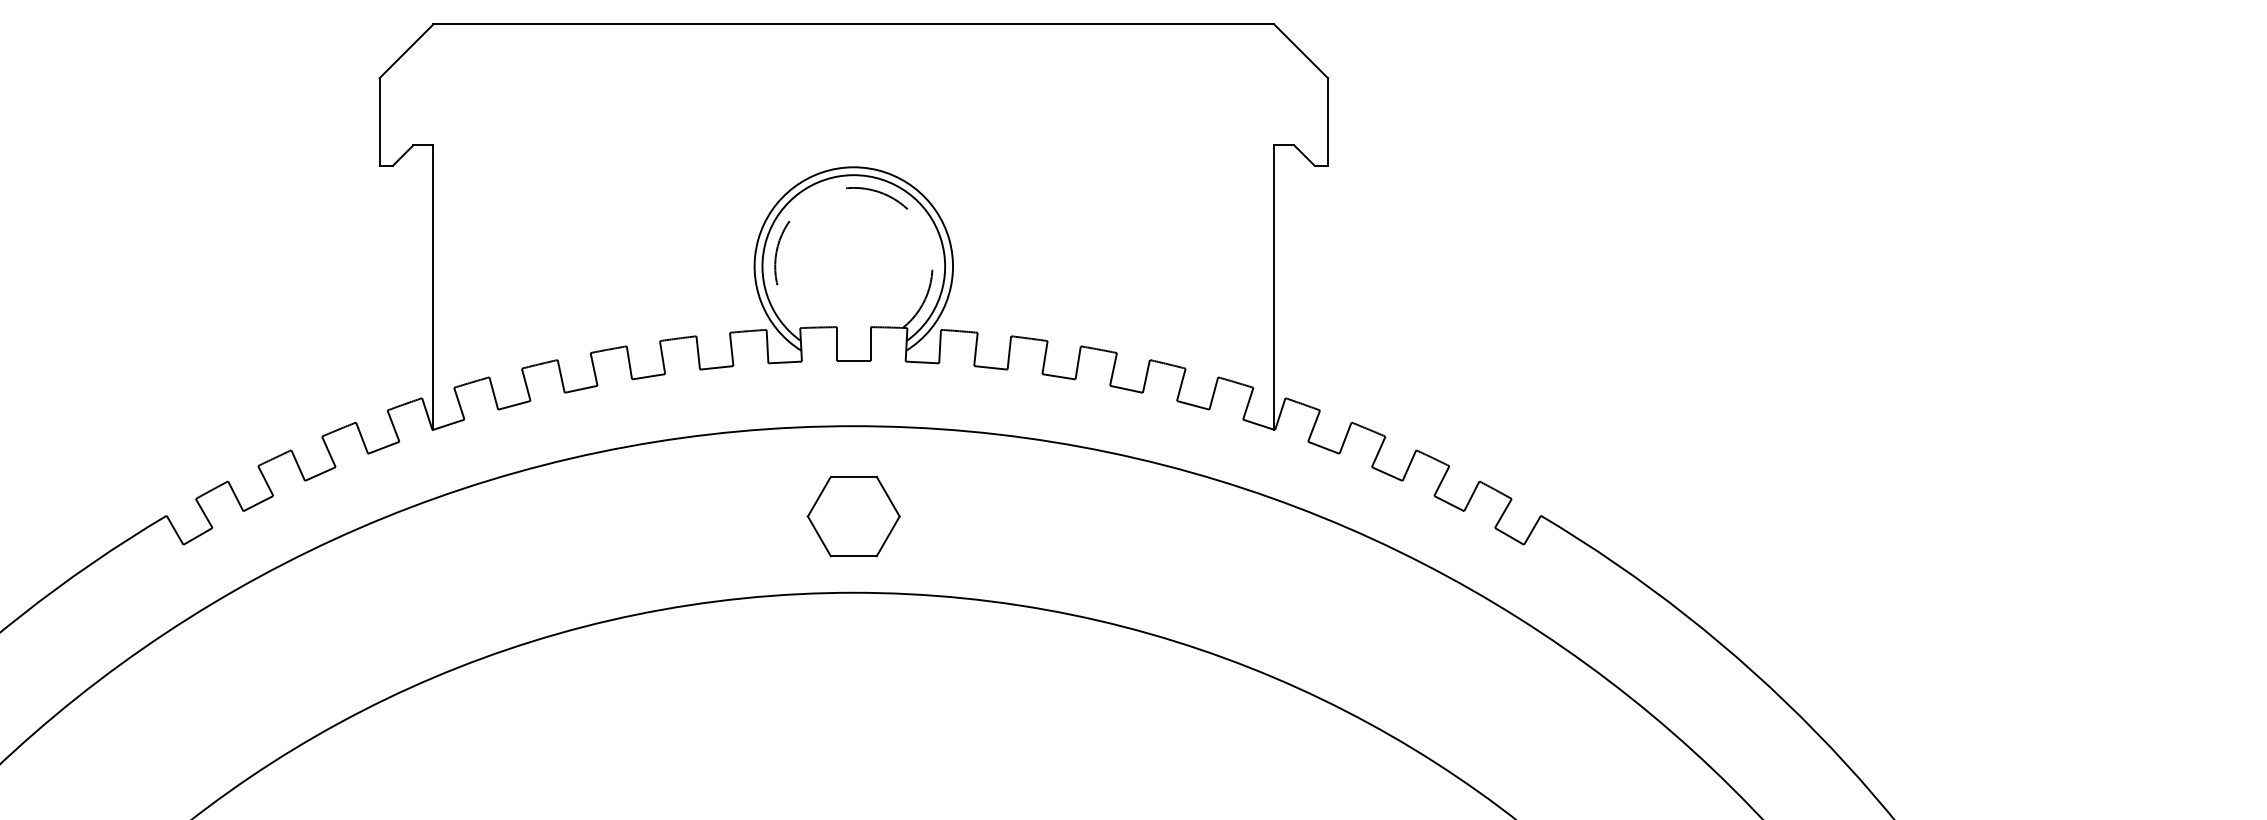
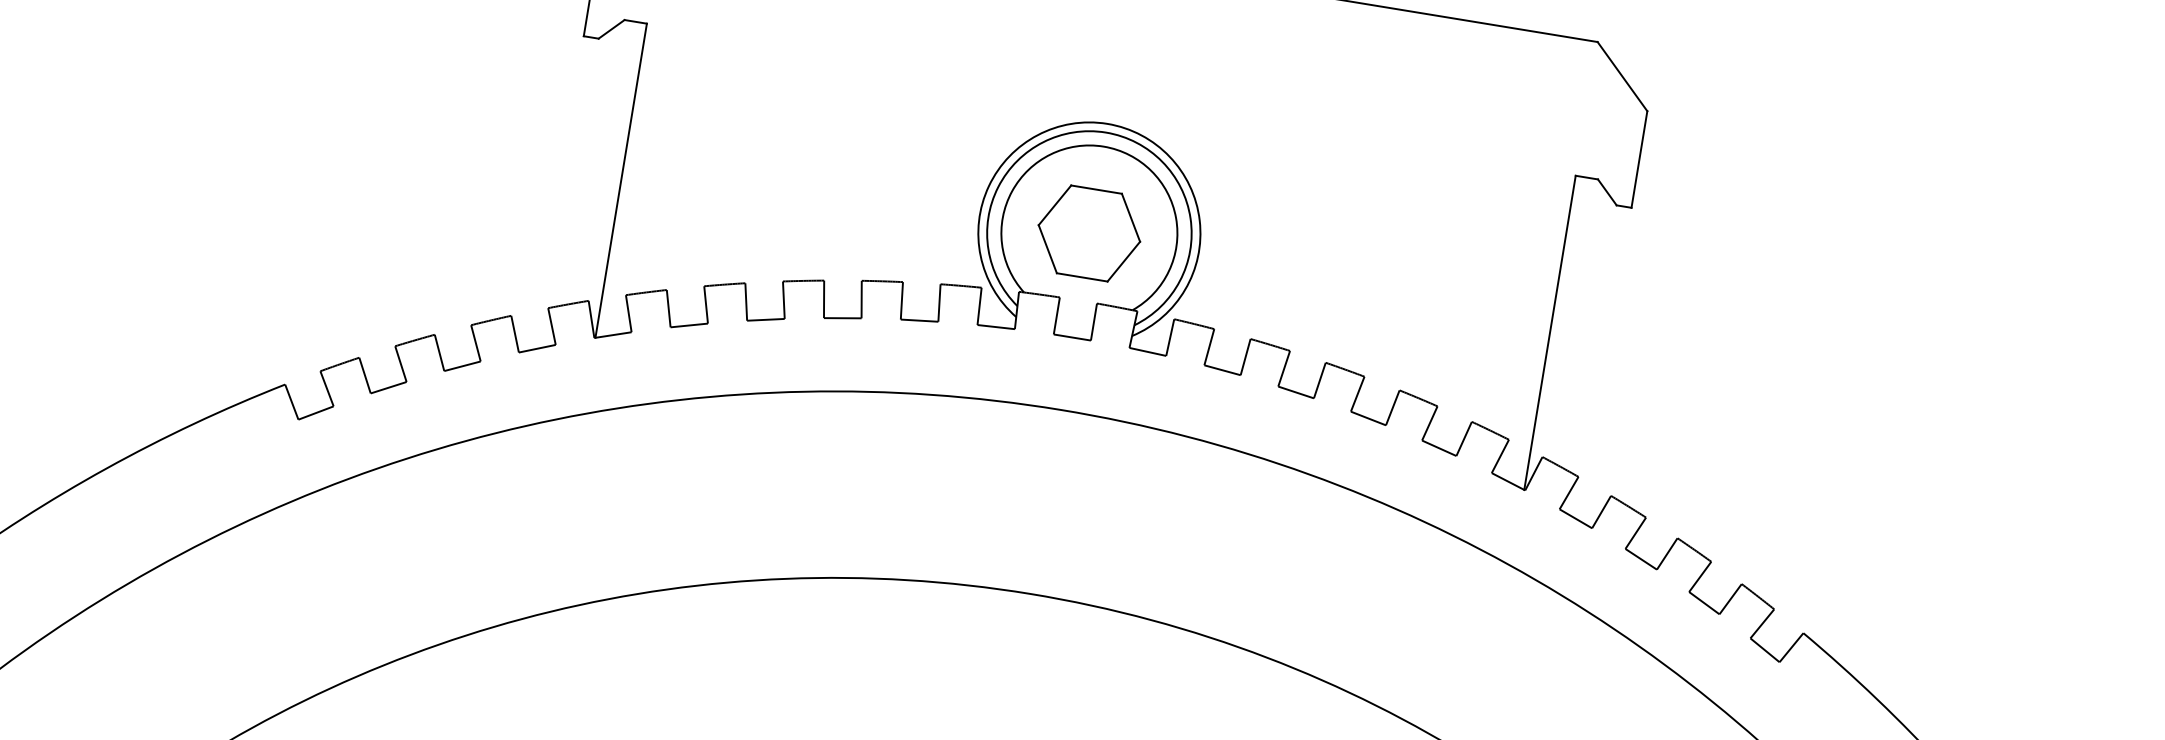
arc: (853, 187) -> (1103, 146), dashed -> solid
part: (853, 516) -> (1089, 233), moved

